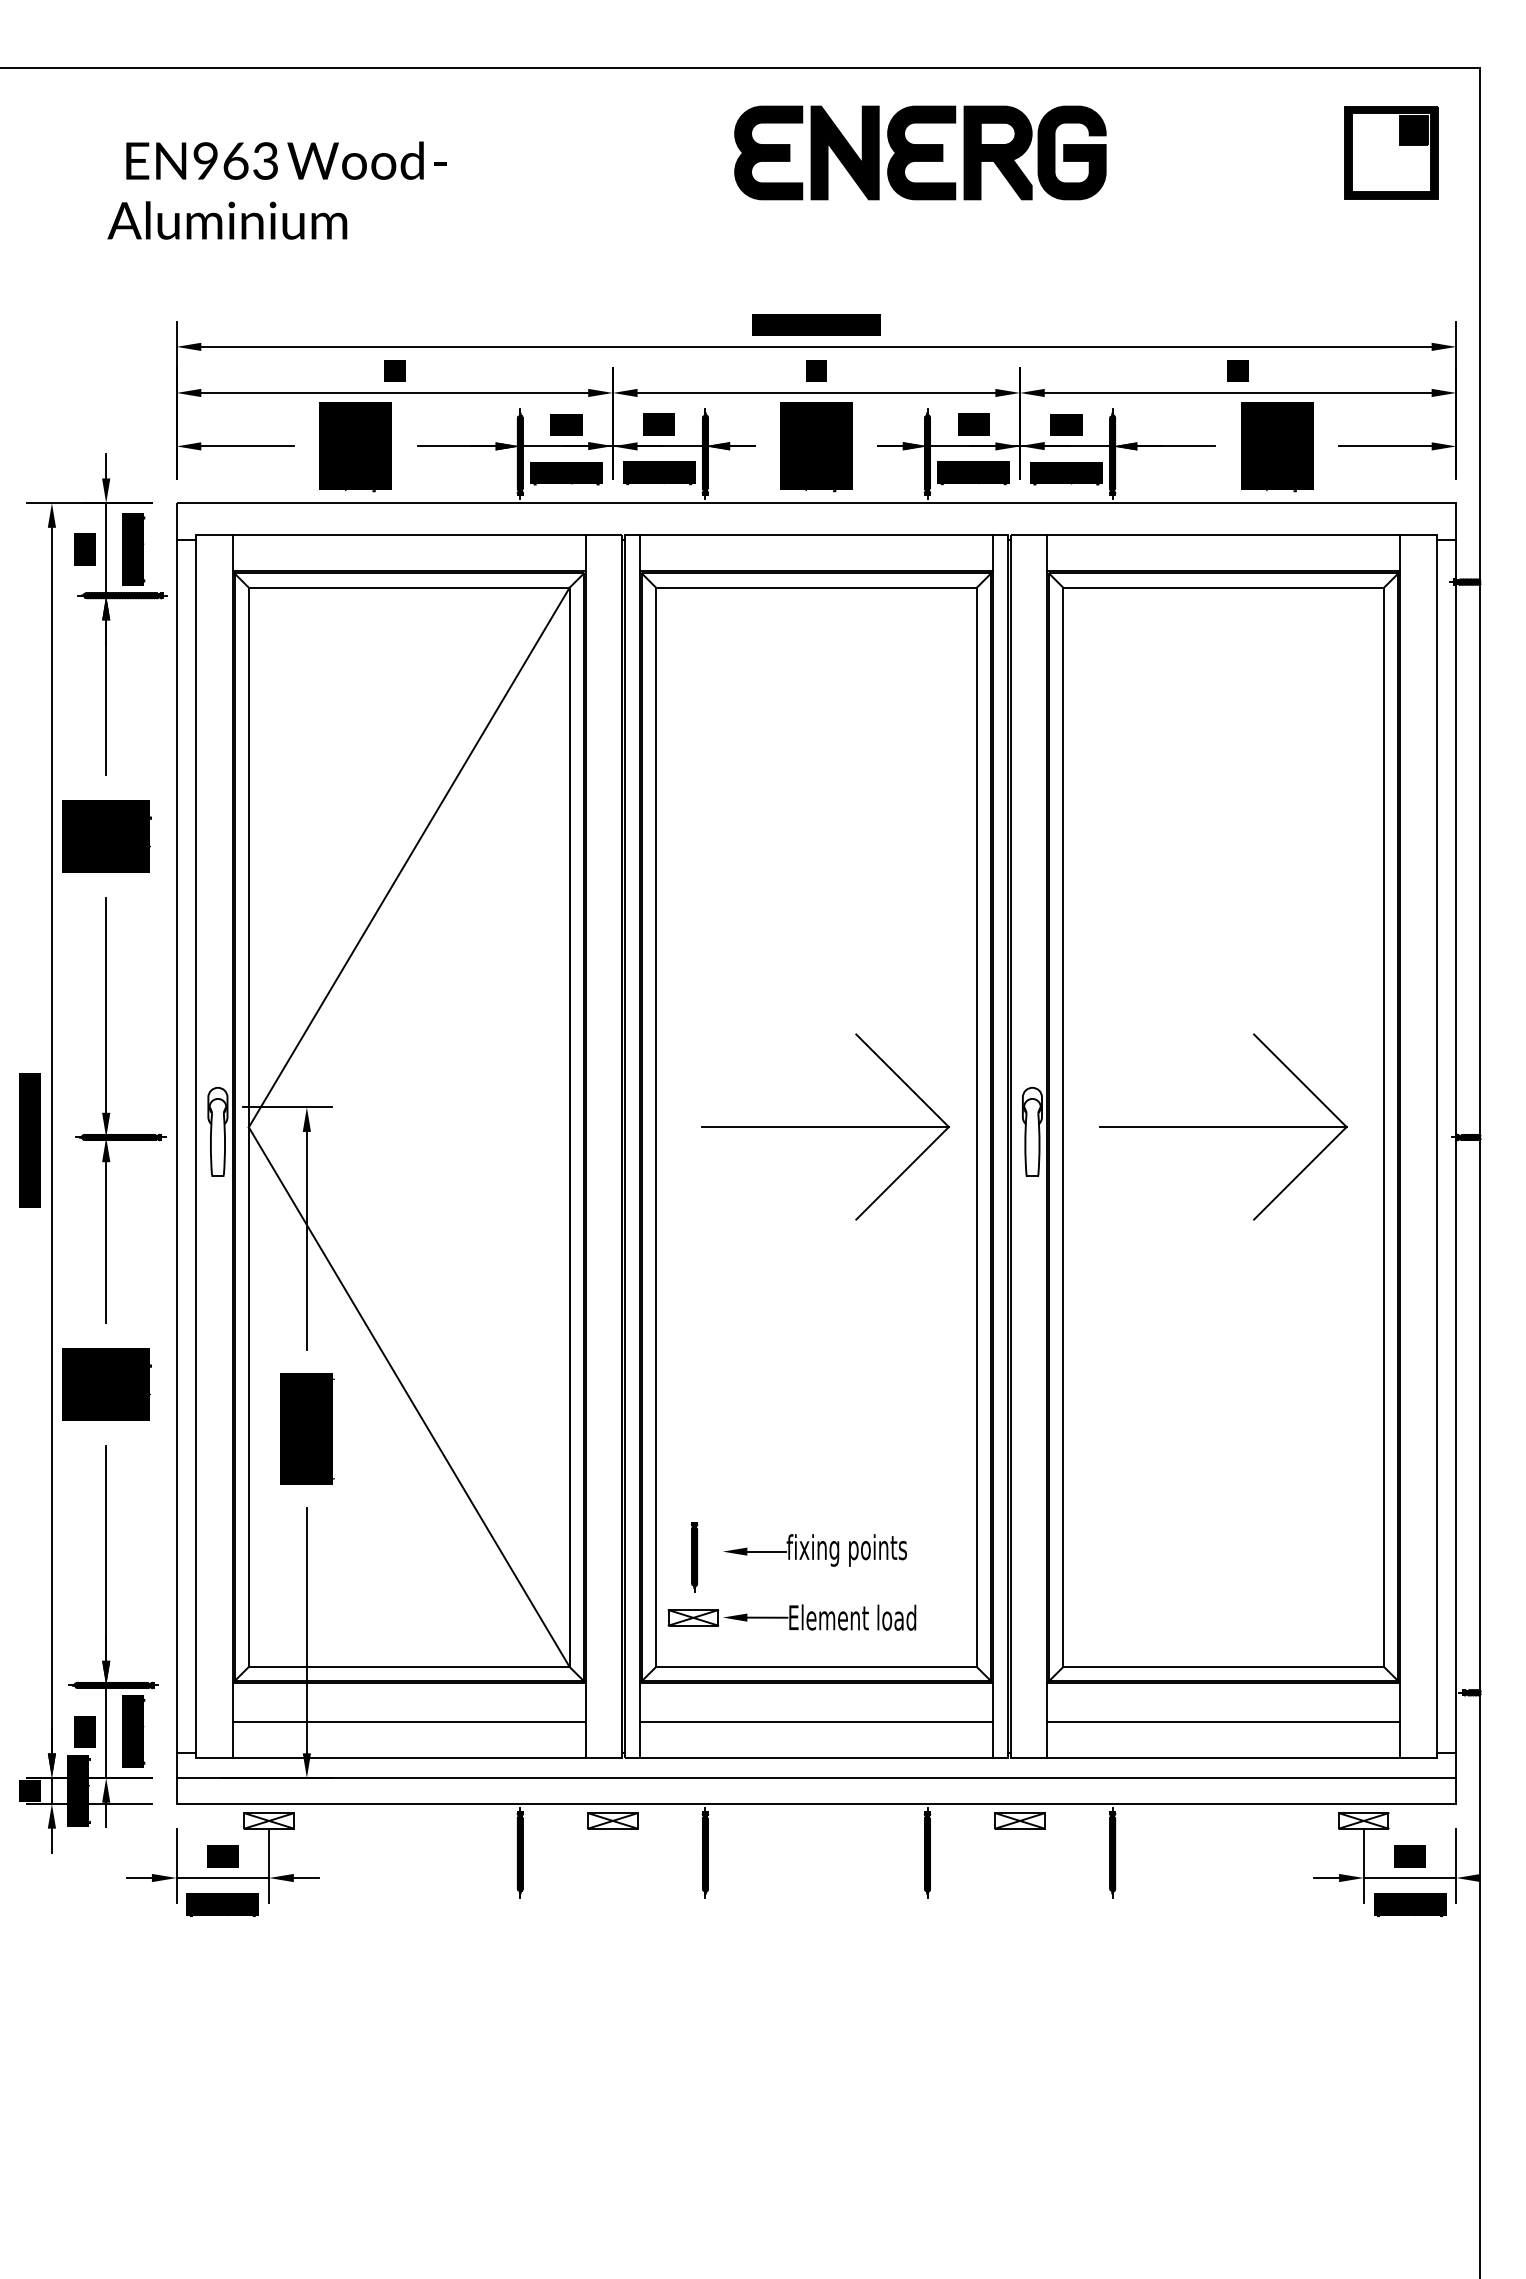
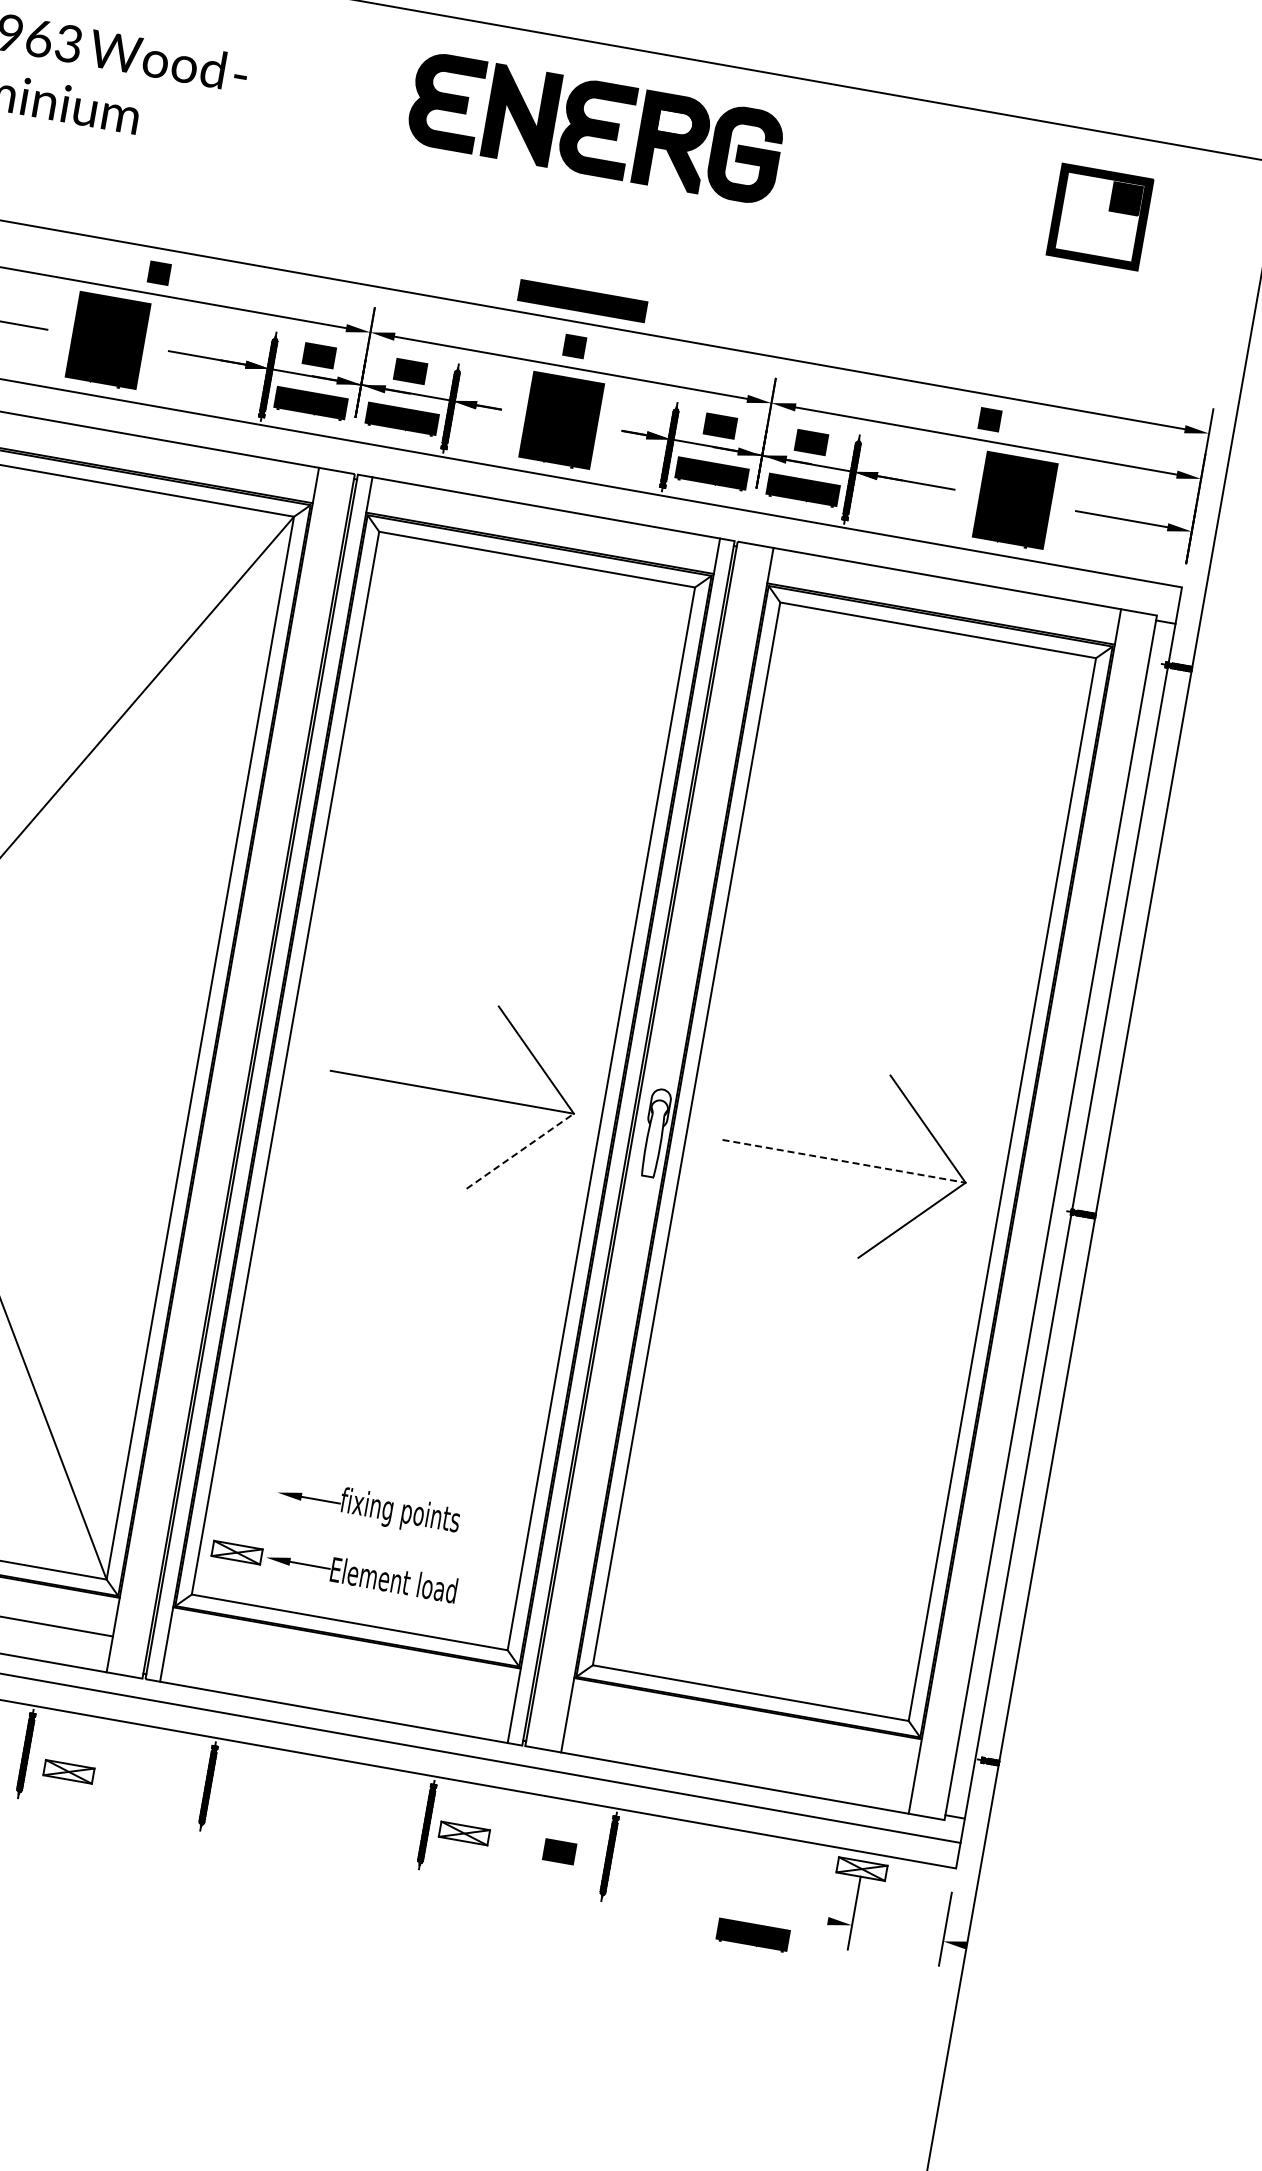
part: (920, 152) -> (596, 128), moved
part: (1391, 152) -> (1100, 216), moved
line: (1223, 1127) -> (844, 1161), solid -> dashed
line: (902, 1172) -> (520, 1150), solid -> dashed
part: (694, 1557) -> (248, 1493), removed
line: (816, 1721) -> (340, 1676), removed
line: (1223, 1721) -> (741, 1746), removed
part: (612, 1820) -> (68, 1771), moved
part: (1019, 1820) -> (463, 1832), moved
text: (1409, 1856) -> (559, 1851), moved
line: (1326, 1878) -> (815, 1919), removed
line: (1409, 1878) -> (897, 1933), removed
text: (1410, 1904) -> (753, 1934), moved

